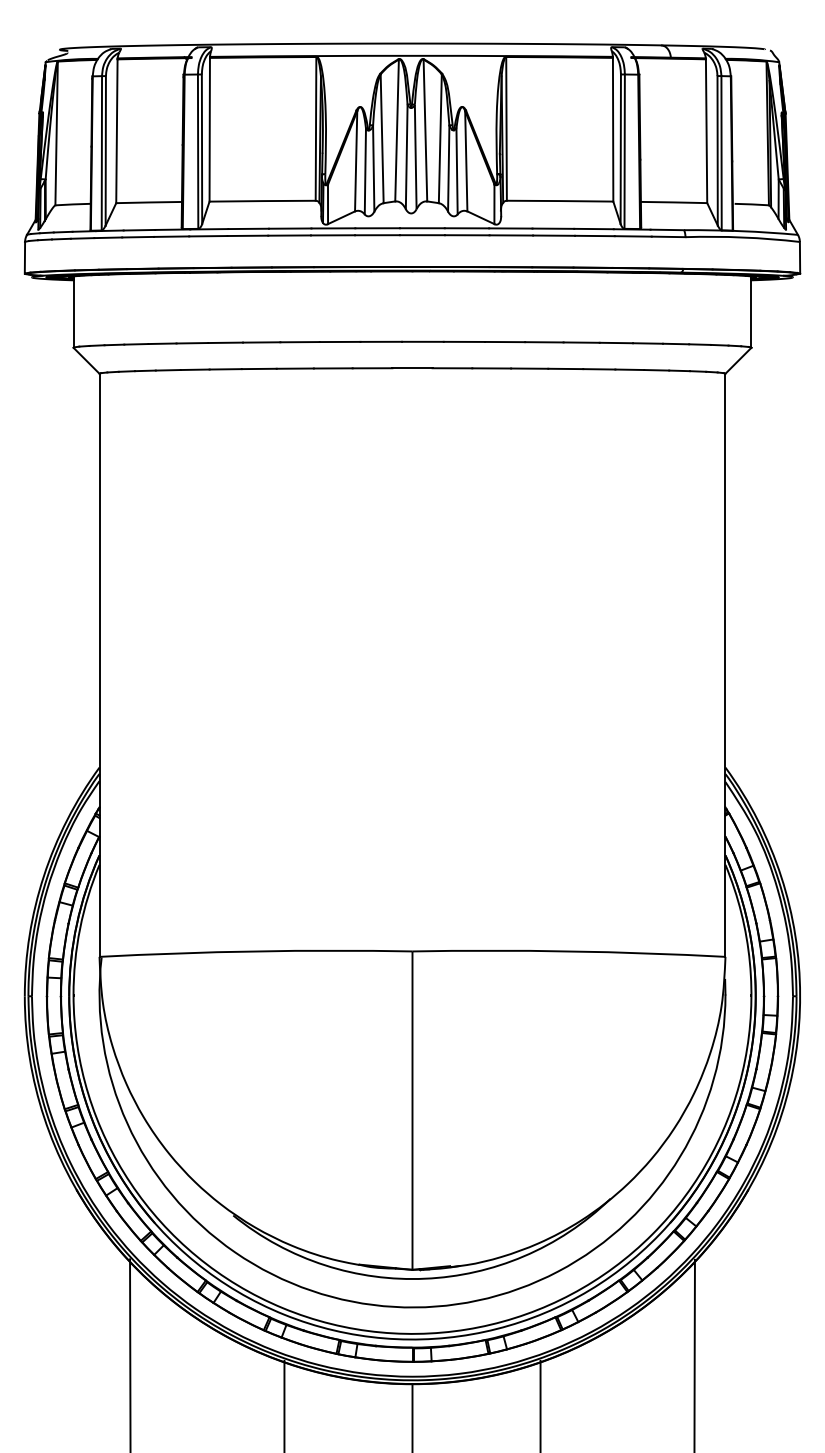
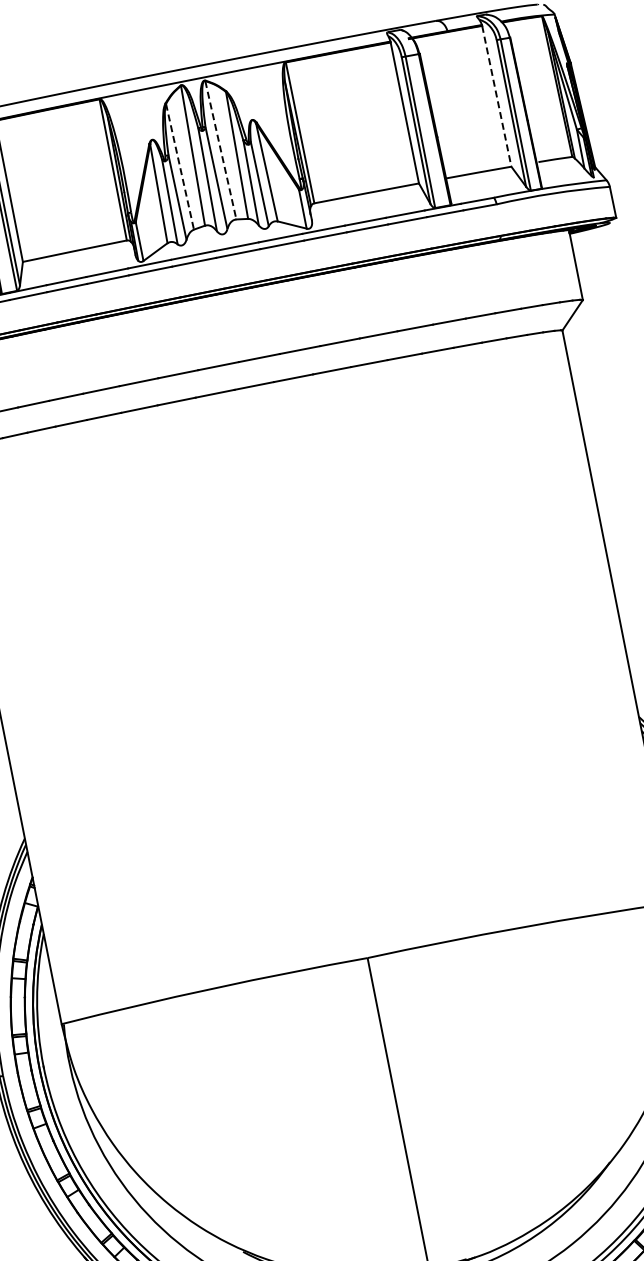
line: (425, 130) -> (220, 150), solid -> dashed
line: (706, 131) -> (496, 96), solid -> dashed
line: (382, 139) -> (180, 167), solid -> dashed

